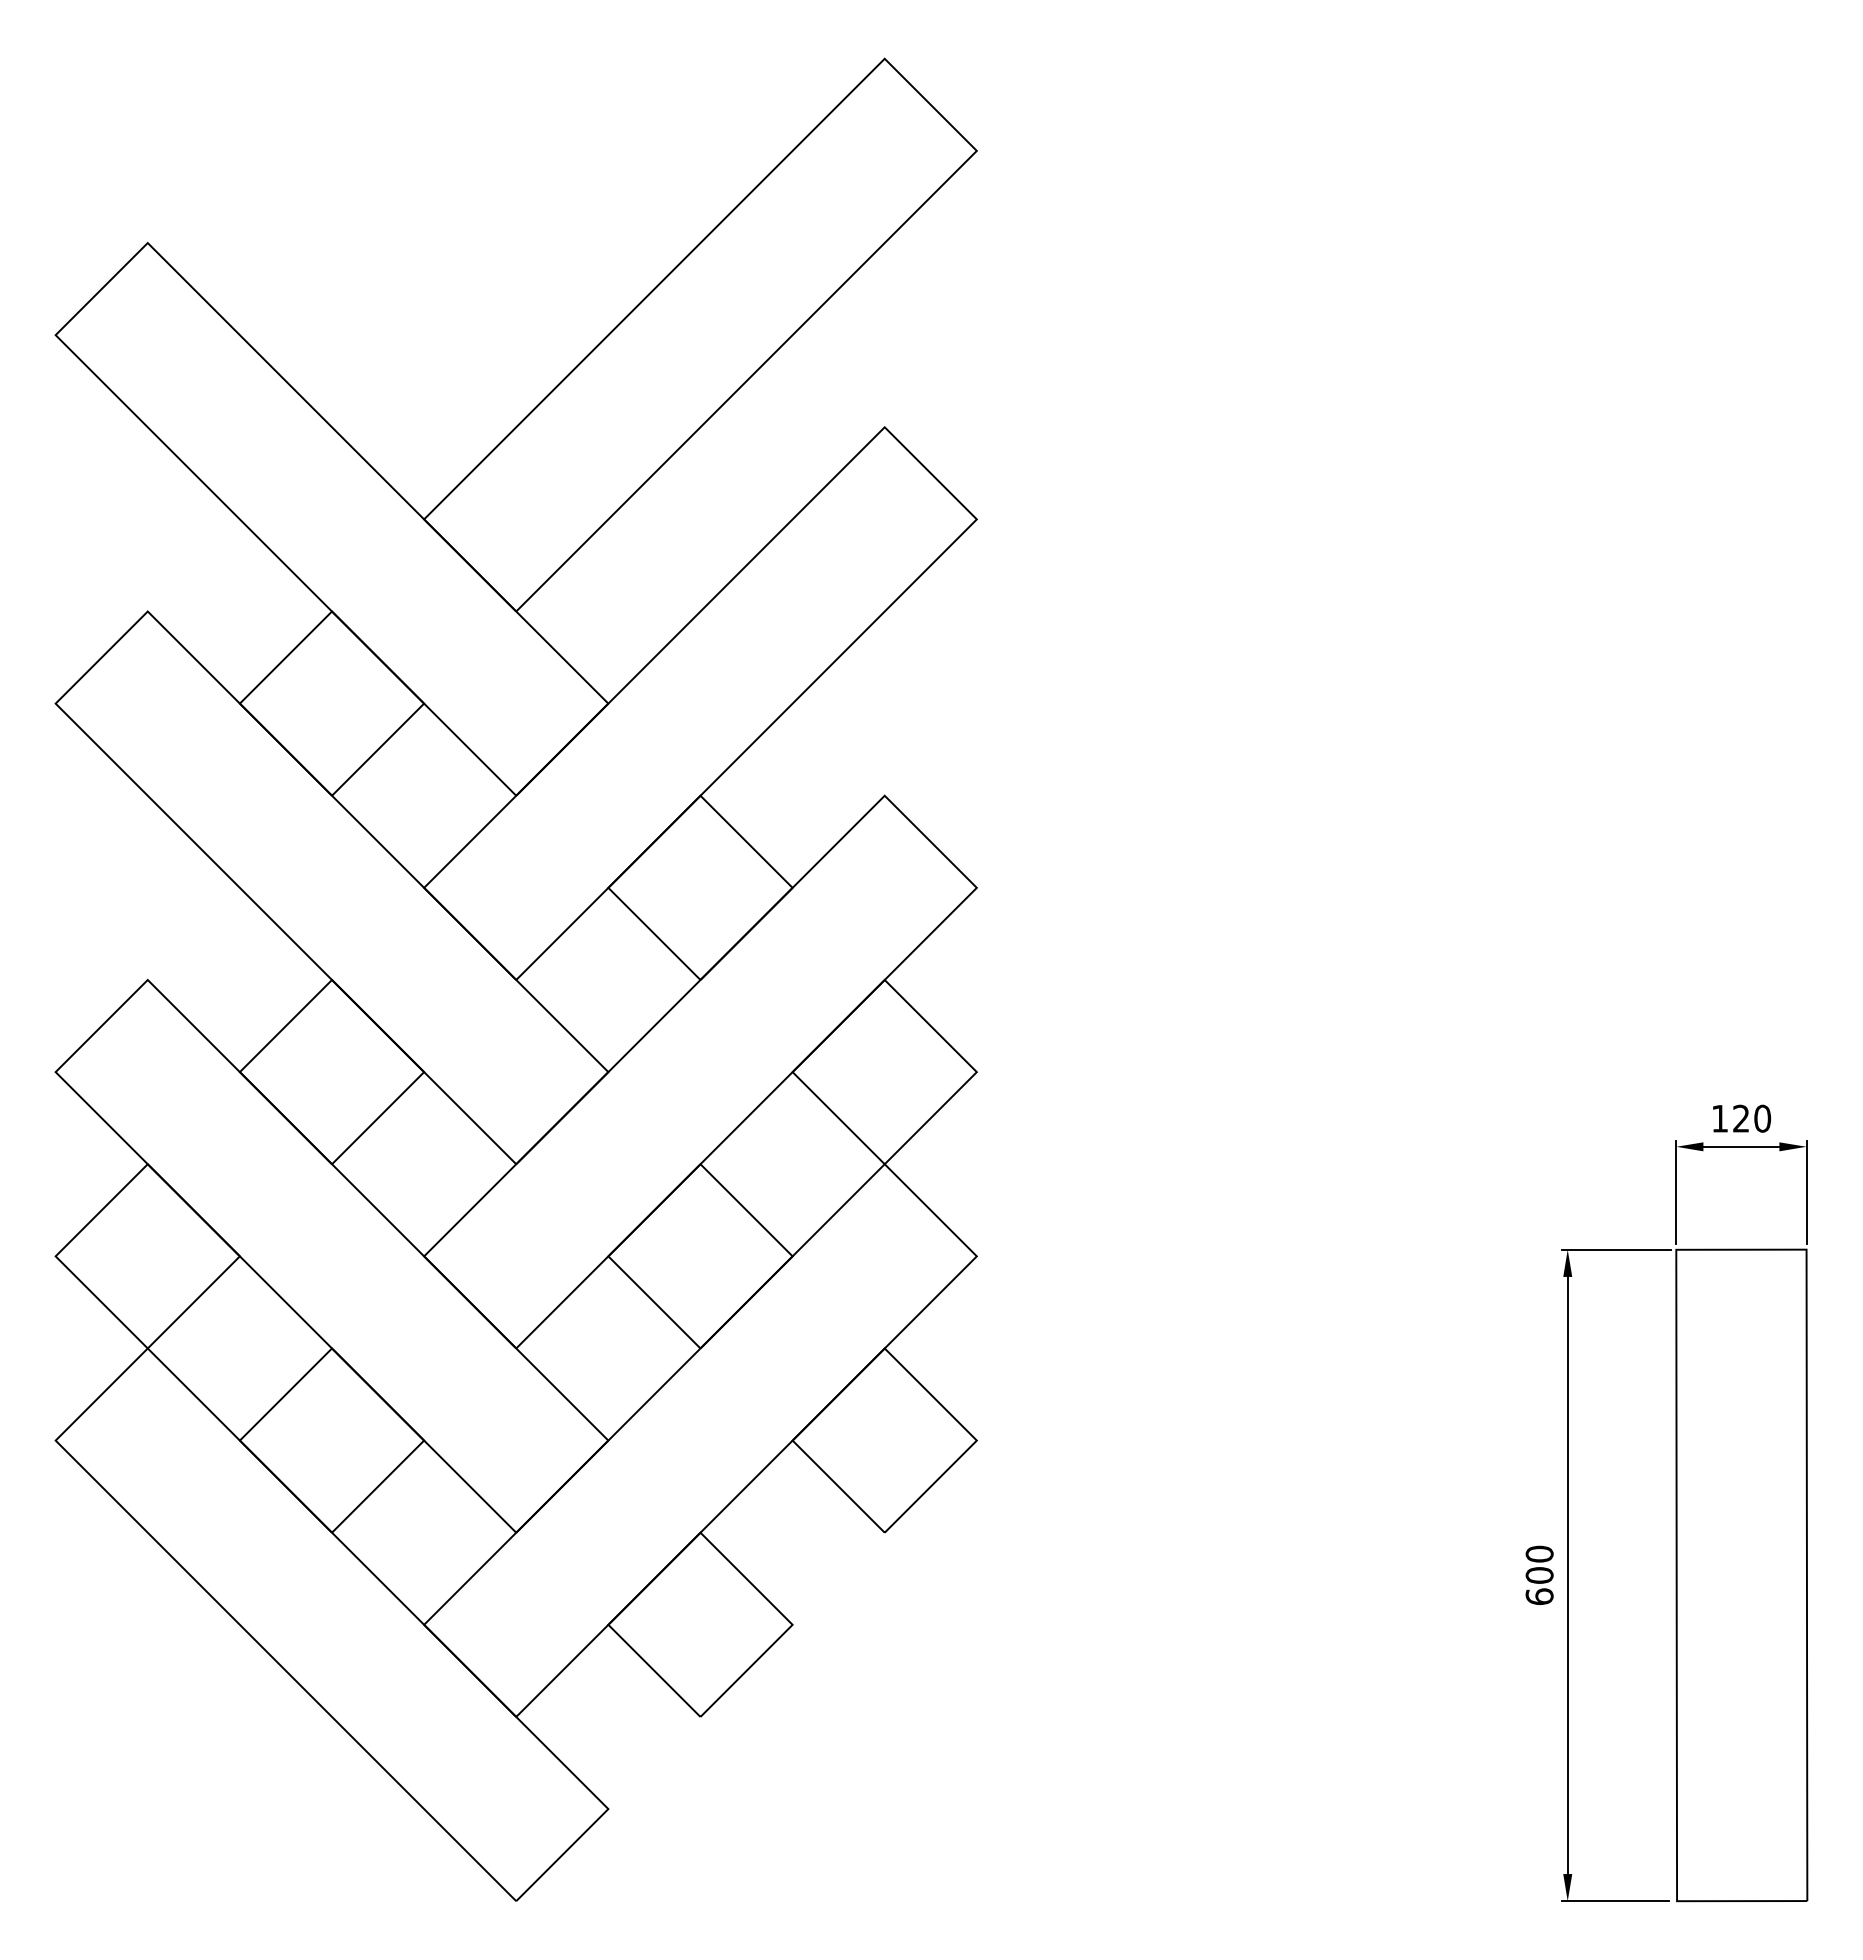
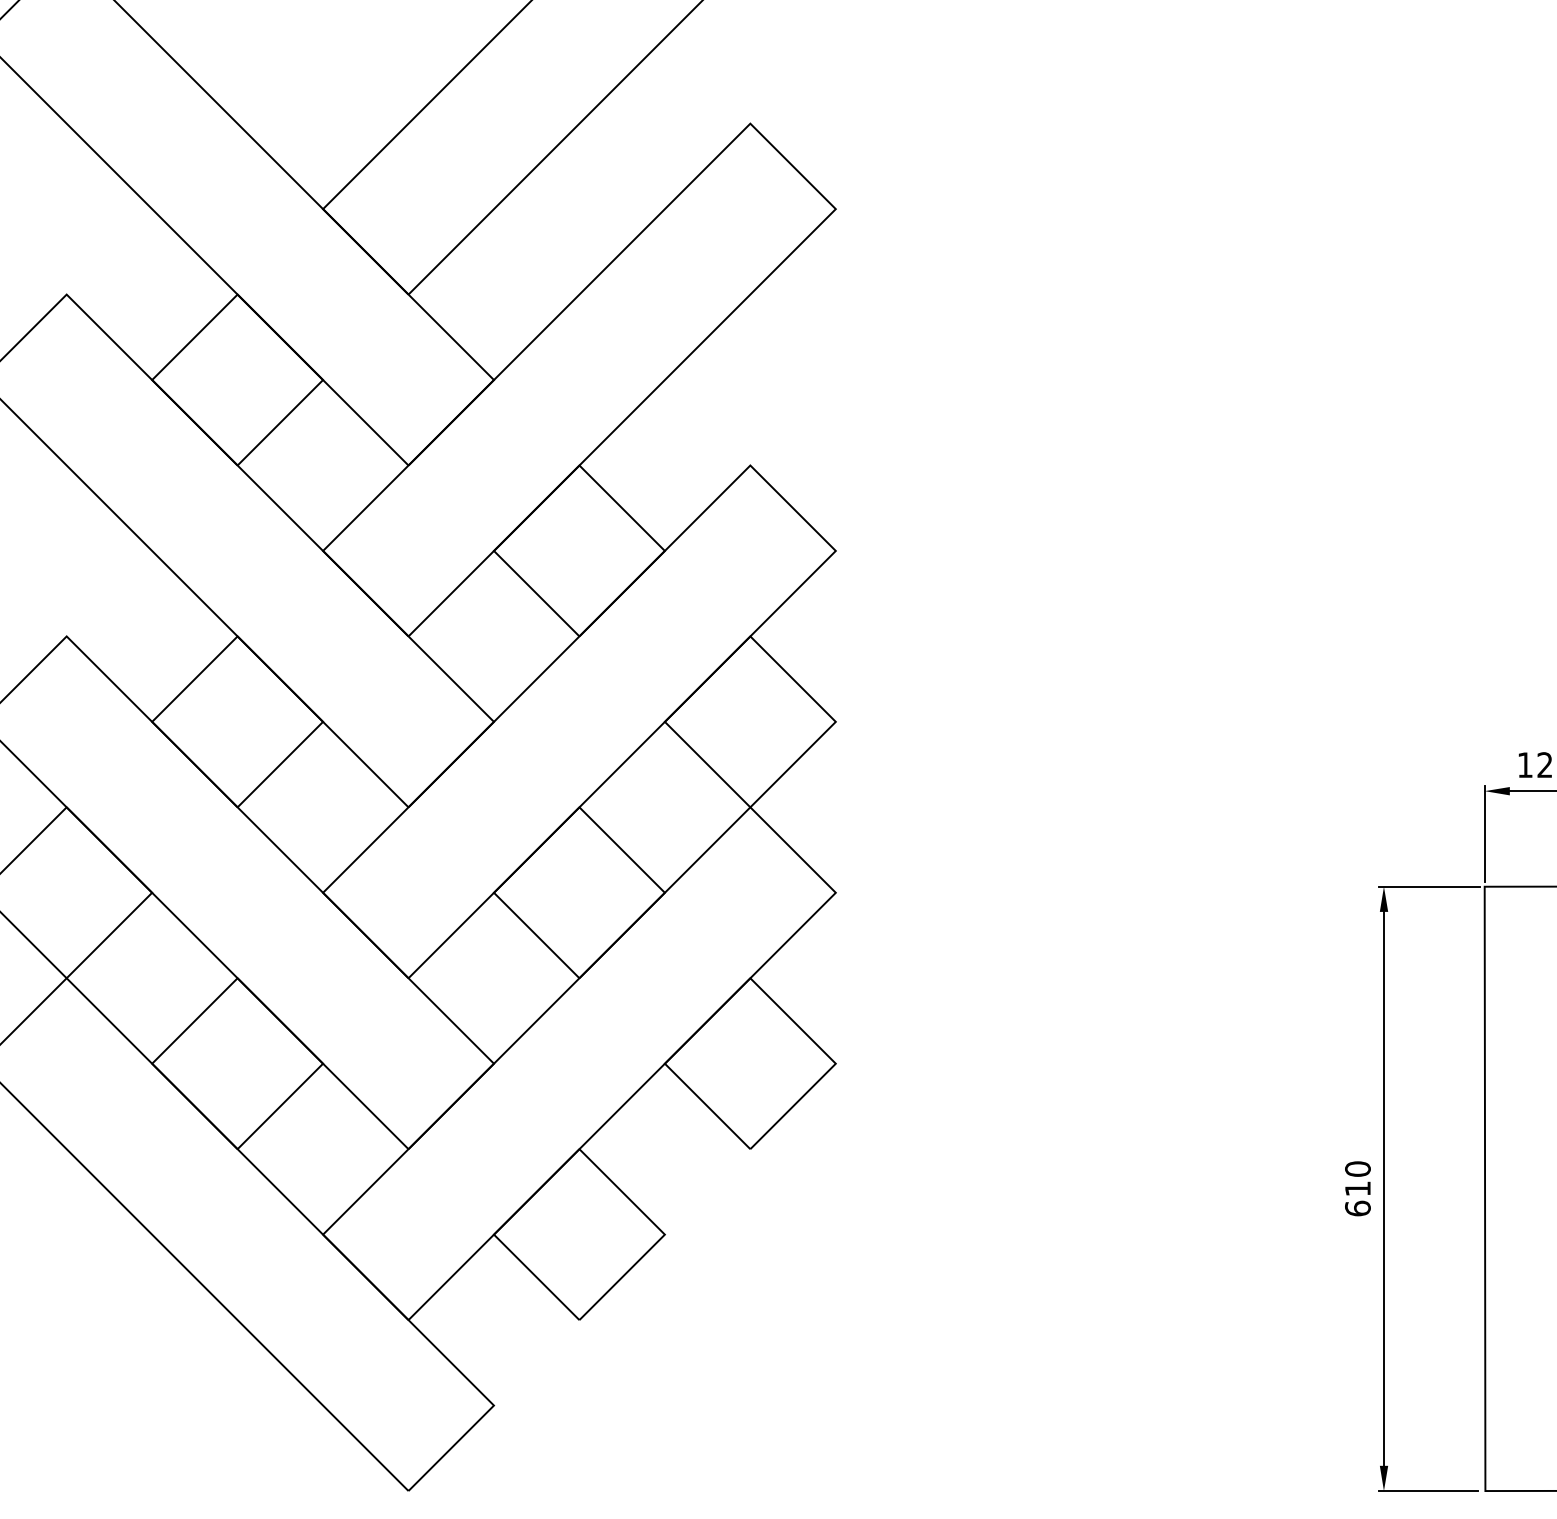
text: (1539, 1575) -> (1357, 1188), 600 -> 610

